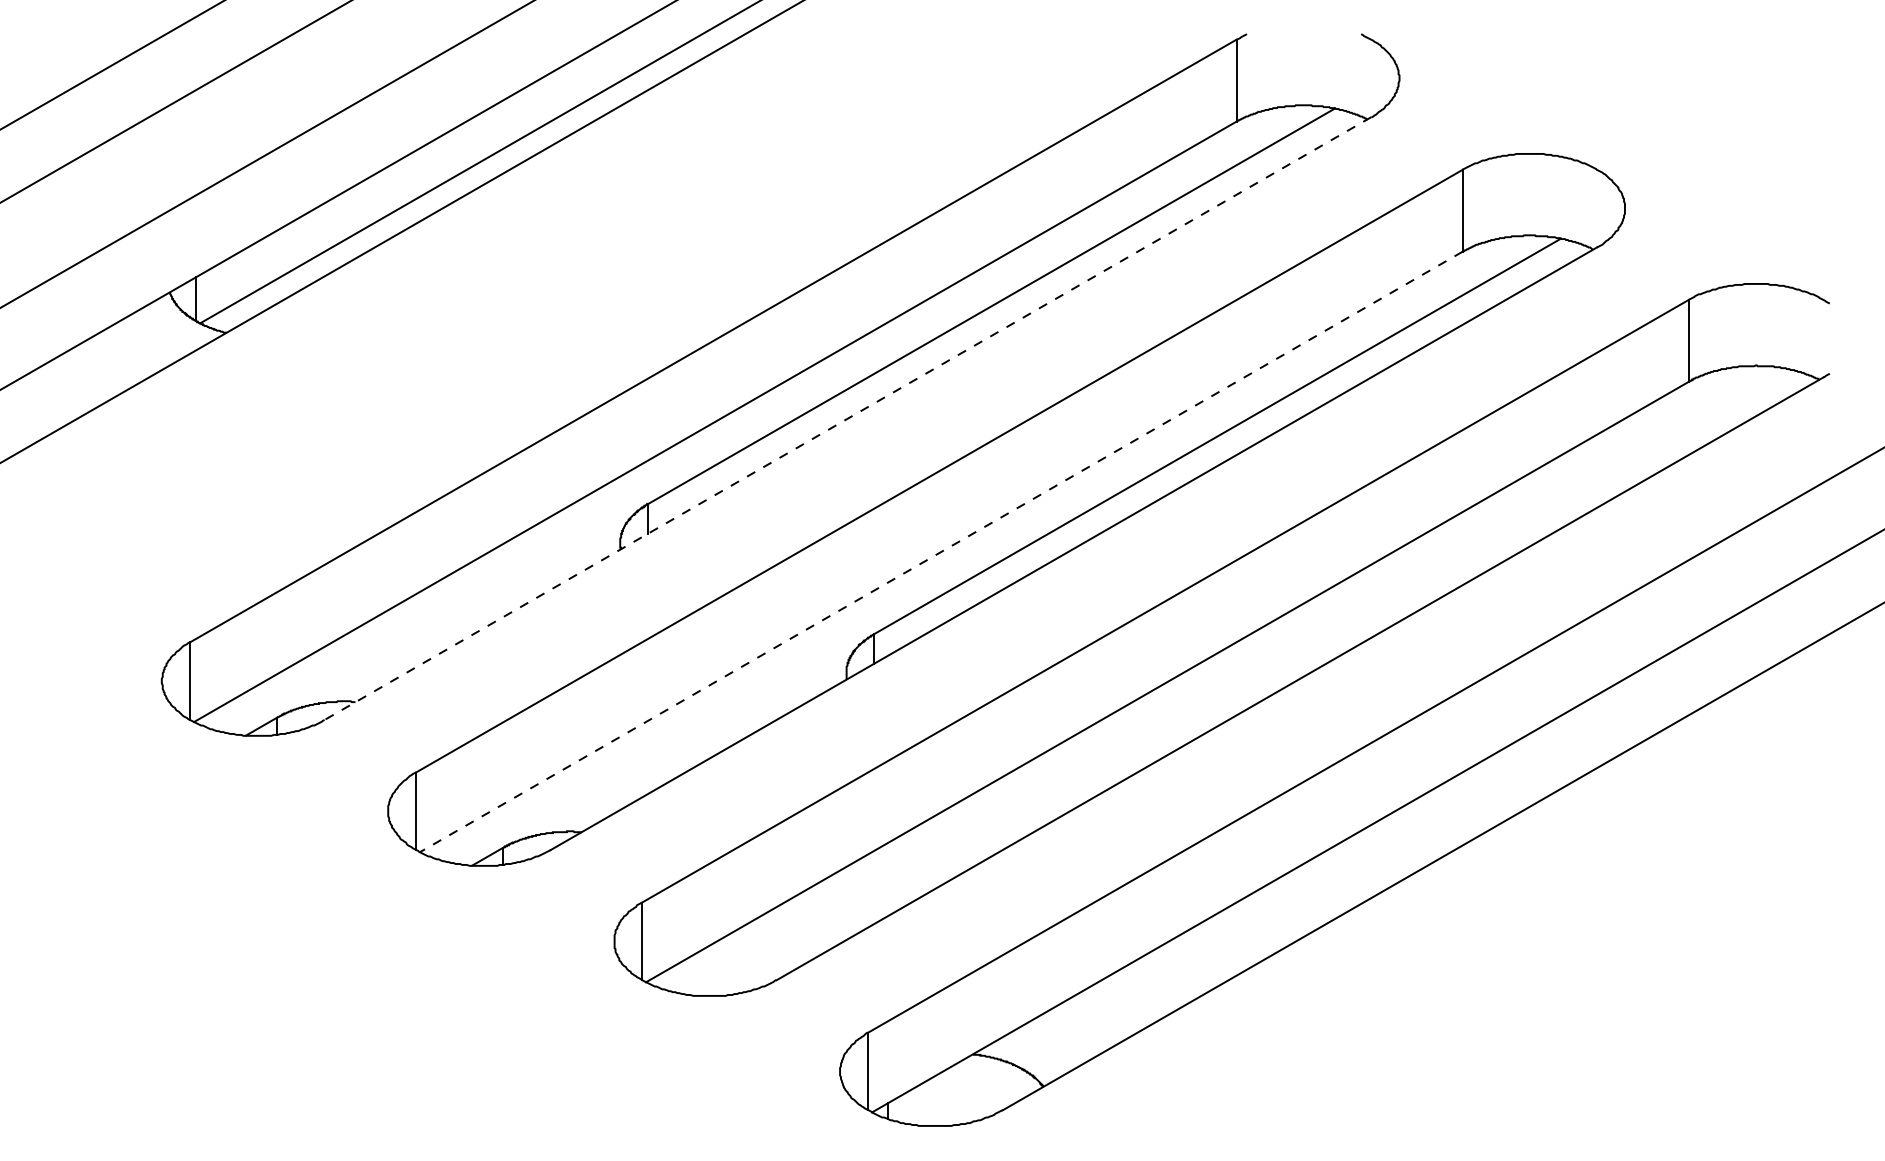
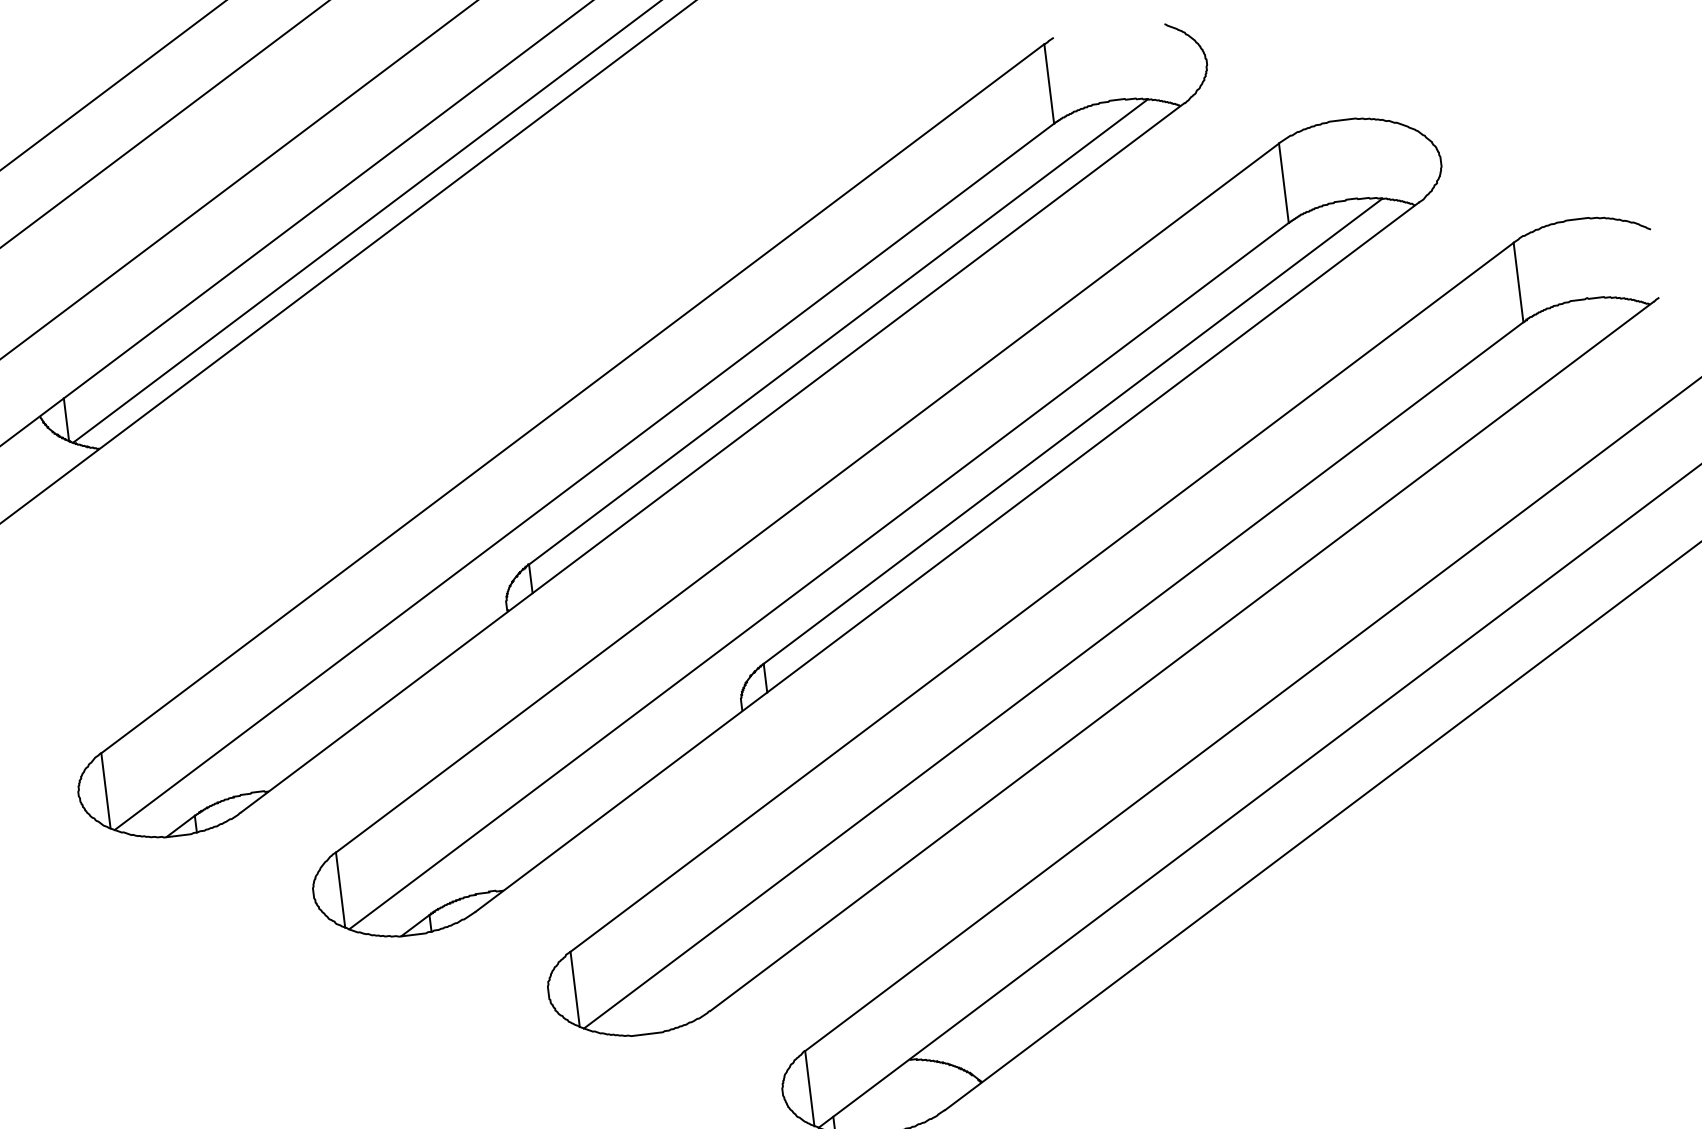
line: (848, 418) -> (713, 457), dashed -> solid
line: (941, 551) -> (819, 575), dashed -> solid

